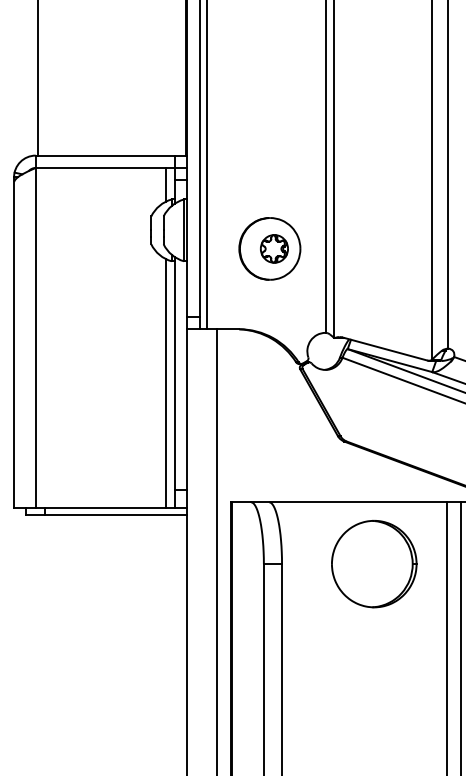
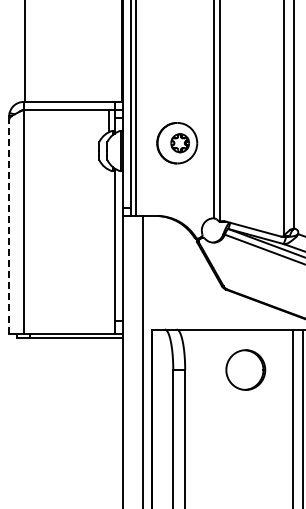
part: (270, 249) -> (177, 143), moved
line: (14, 342) -> (9, 224), solid -> dashed
line: (165, 383) -> (108, 251), removed
part: (373, 563) -> (245, 369), size x0.7

